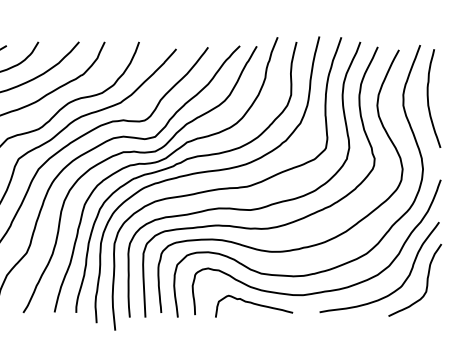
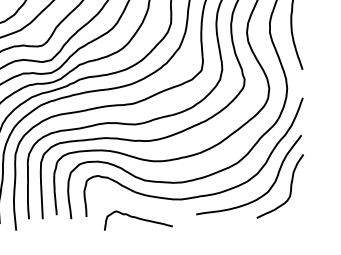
curve: (254, 304) -> (138, 219), moved

